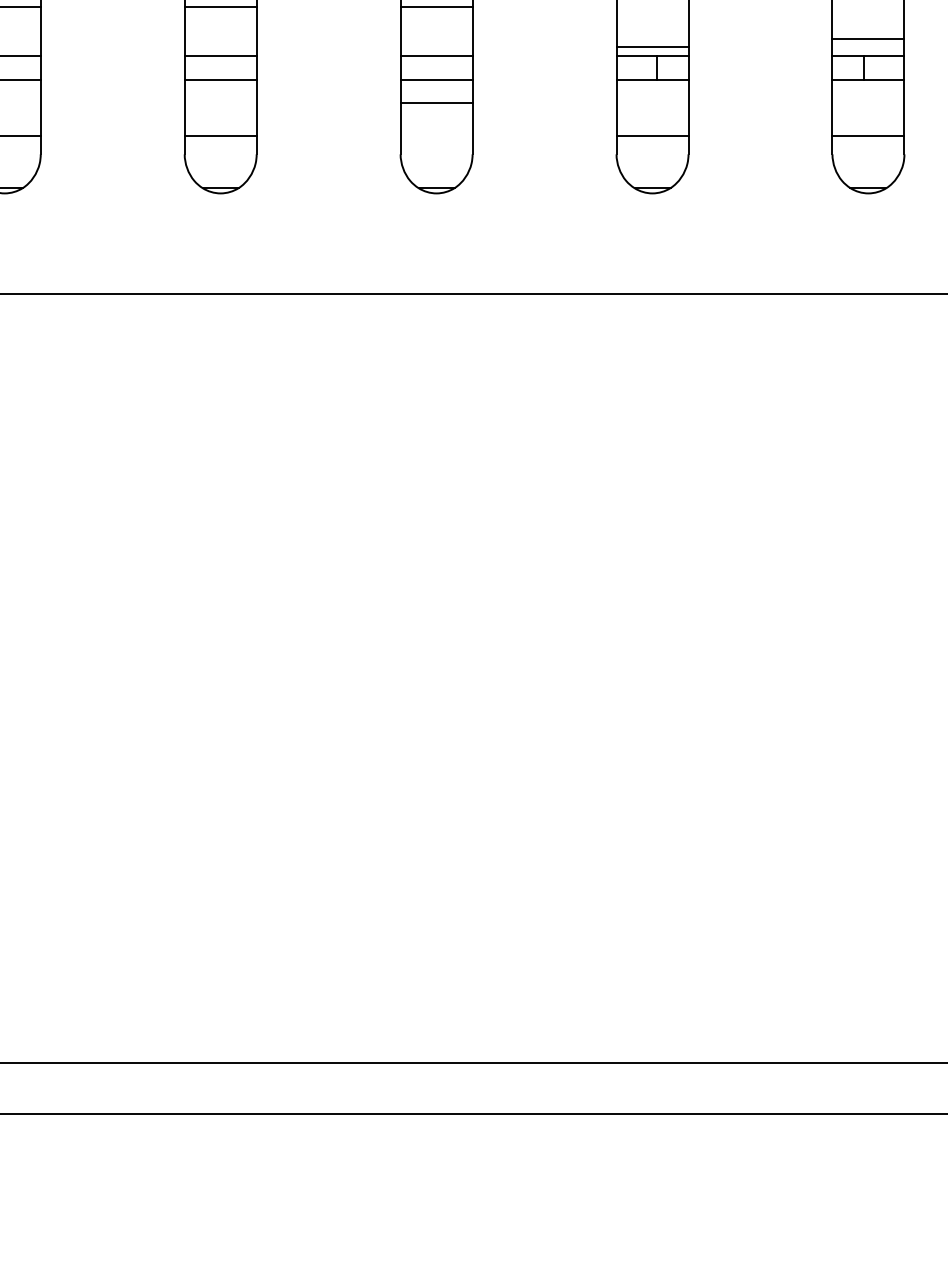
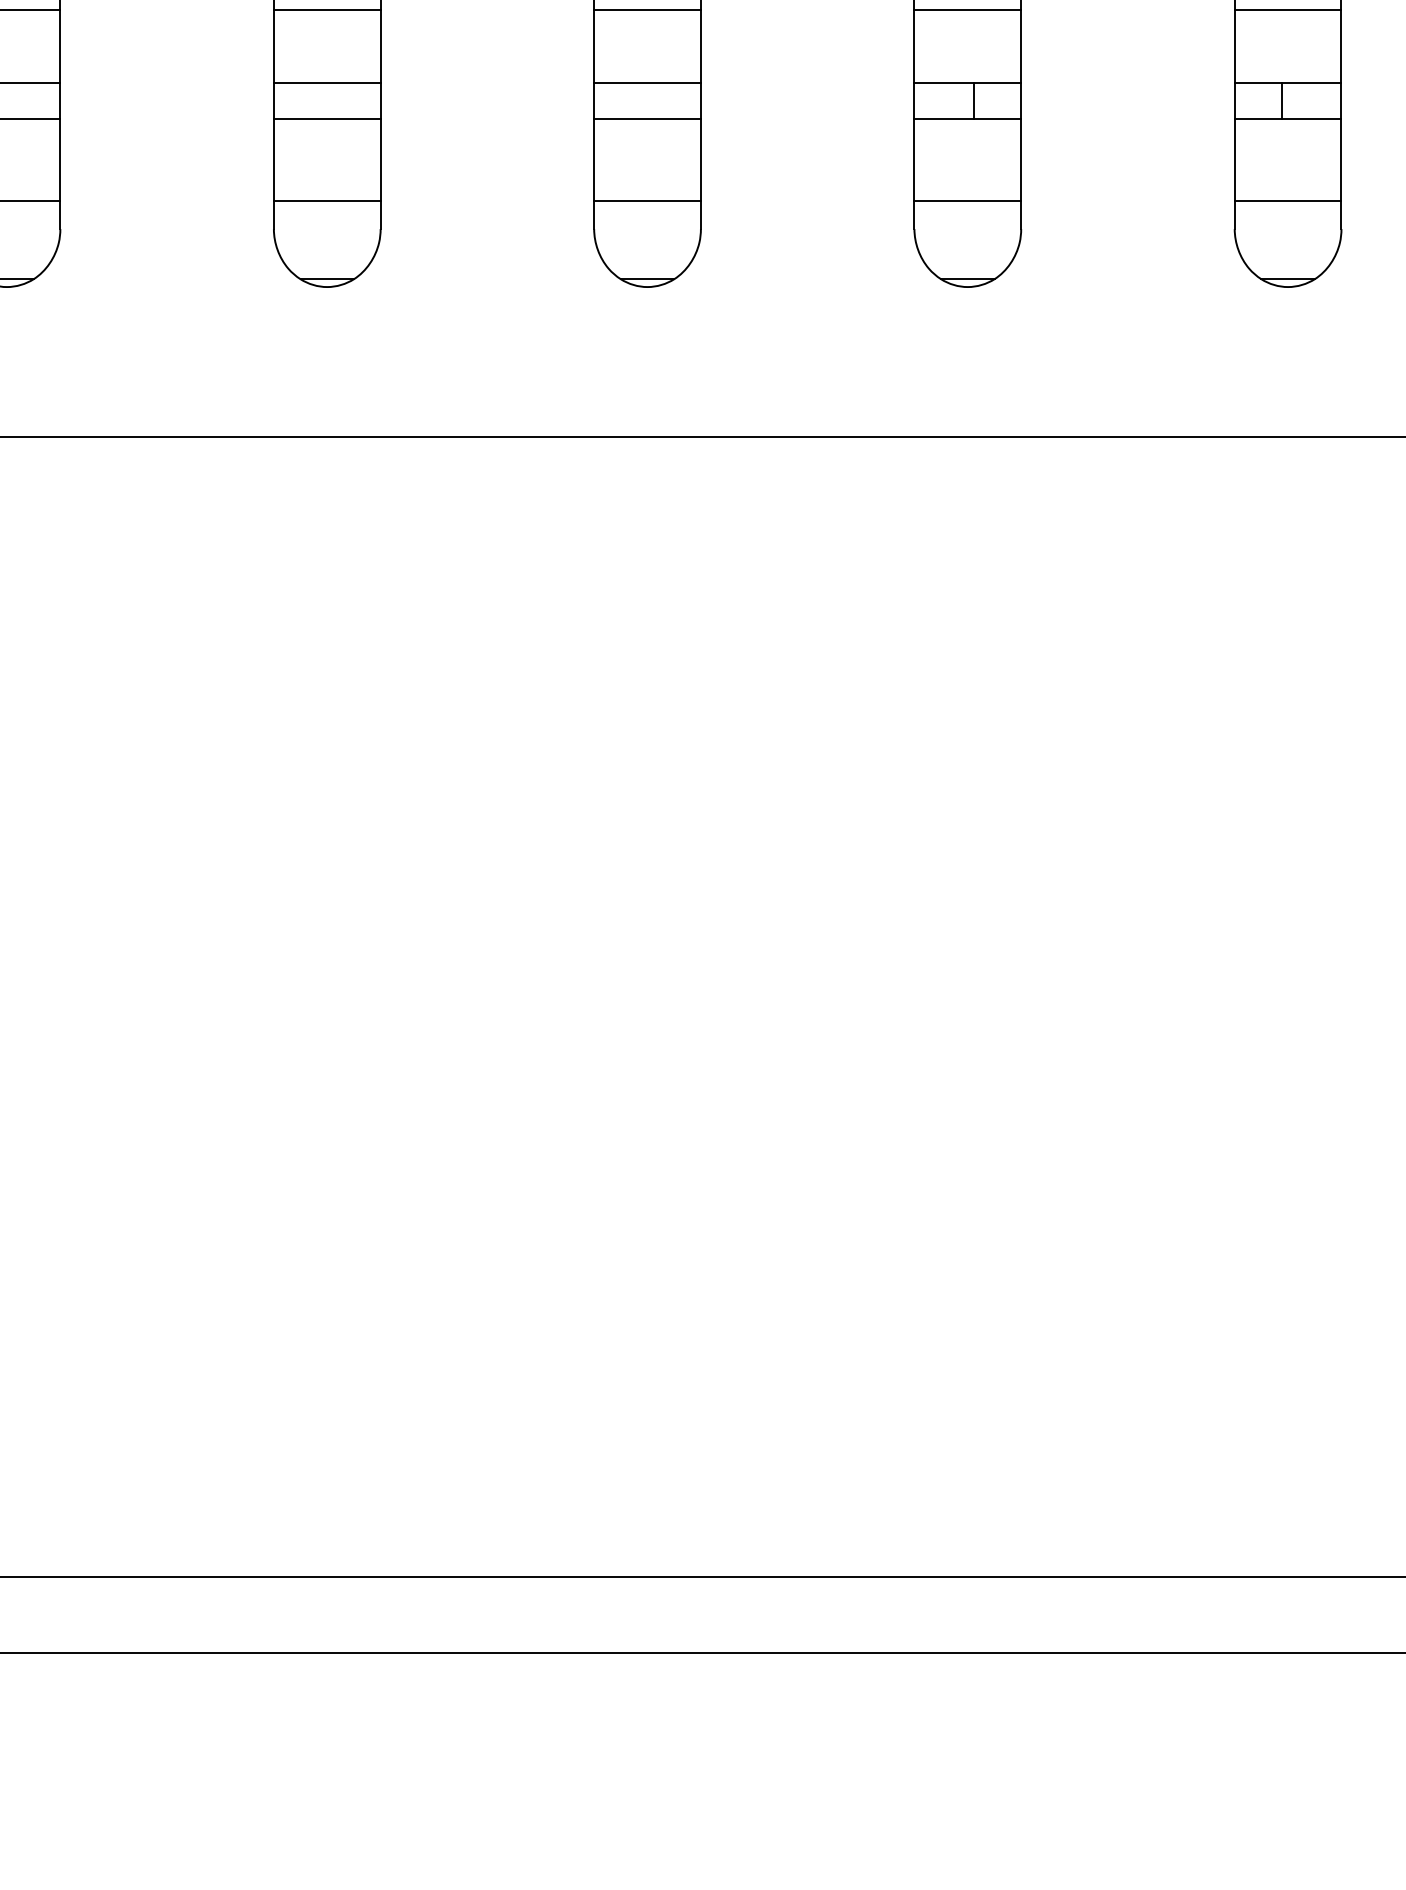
line: (868, 38) -> (1288, 9), moved
line: (652, 46) -> (967, 9), moved
line: (436, 102) -> (647, 201), moved

